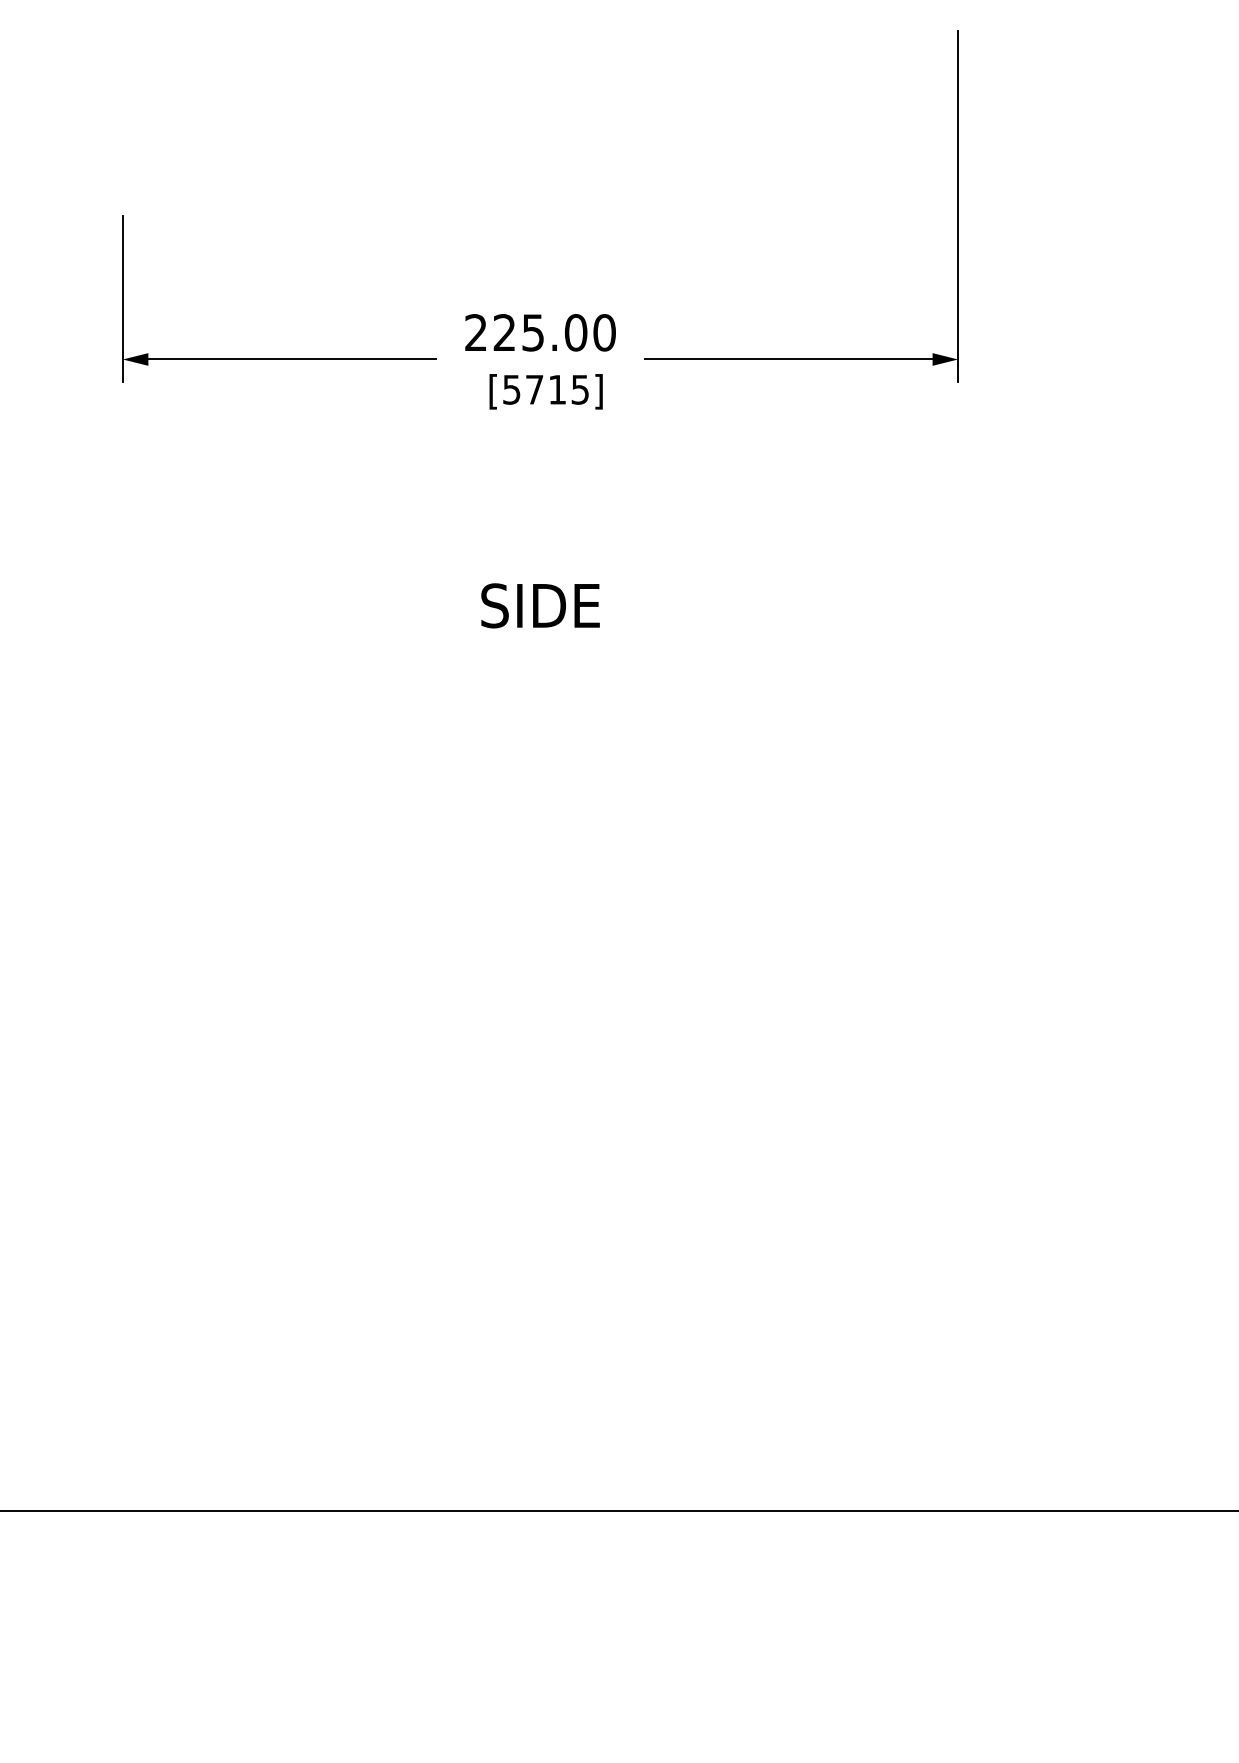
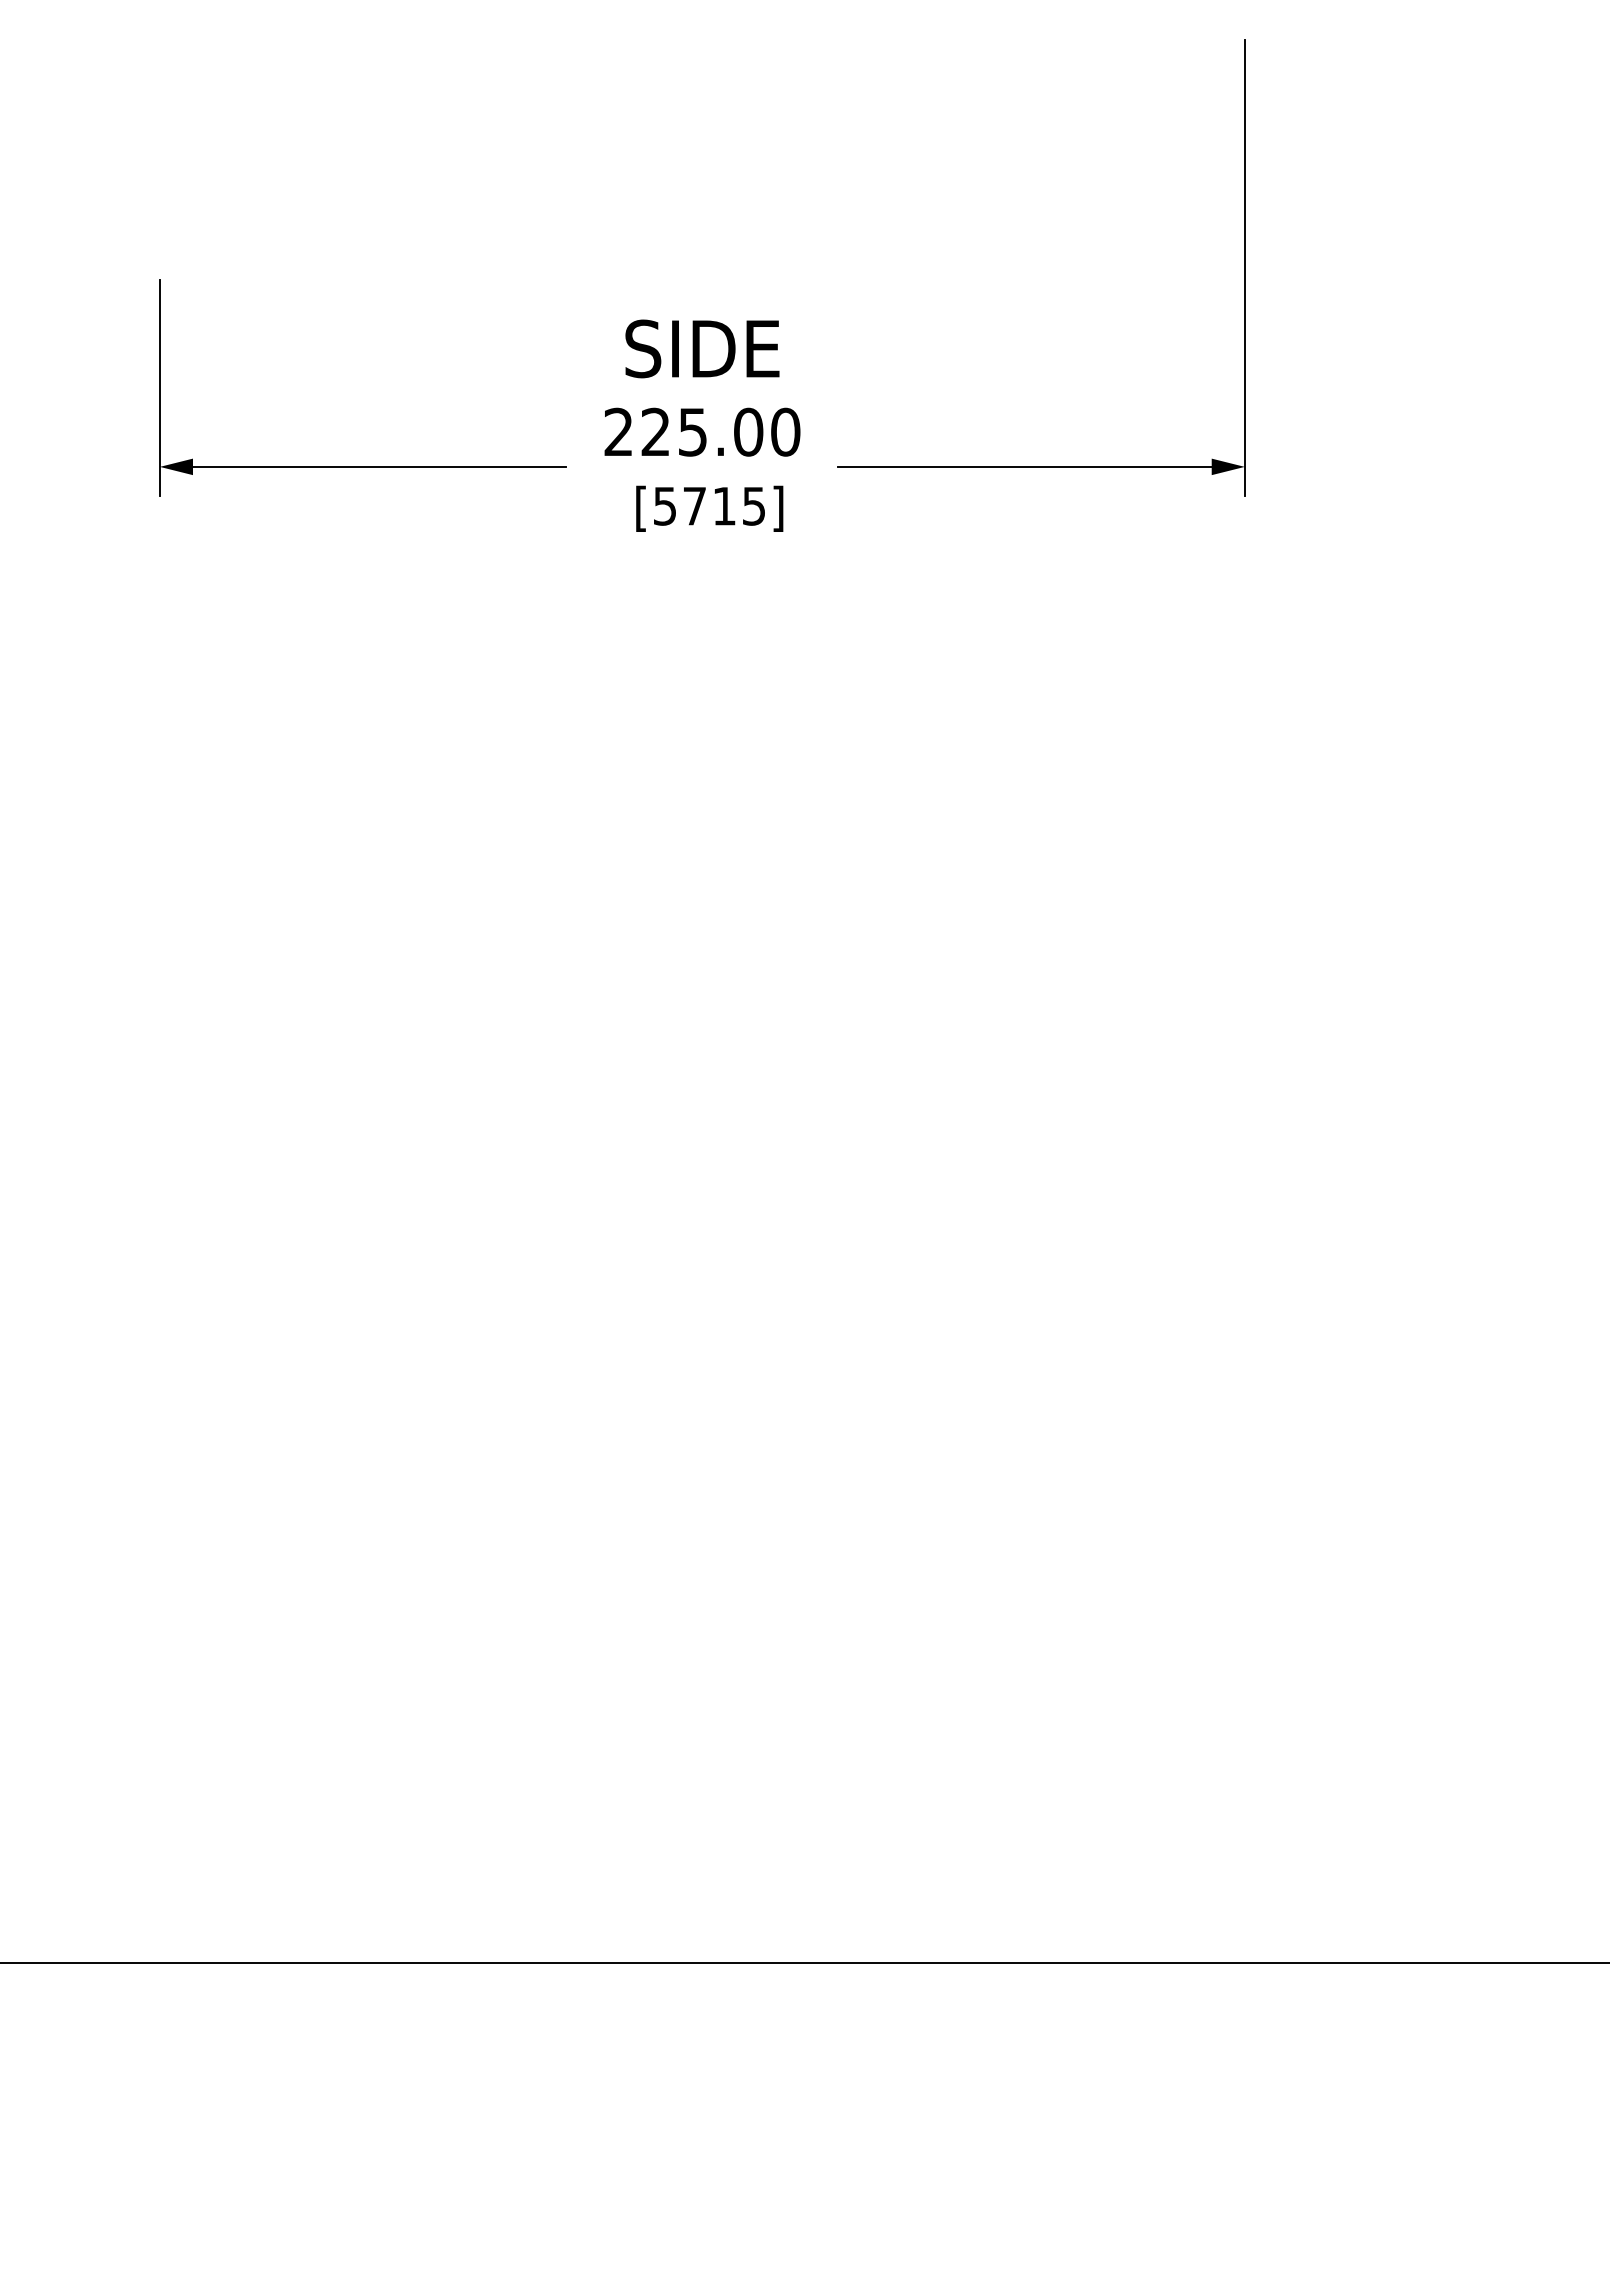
text: (540, 605) -> (702, 348), moved

